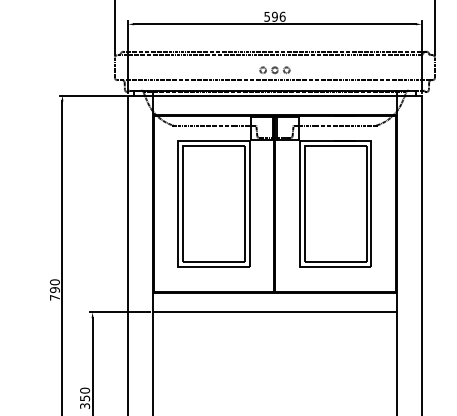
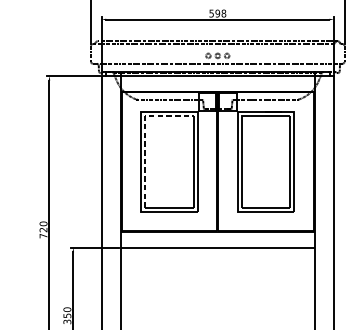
text: (282, 16) -> (223, 13), 596 -> 598
line: (183, 172) -> (145, 136), solid -> dashed
text: (54, 290) -> (43, 230), 790 -> 720

